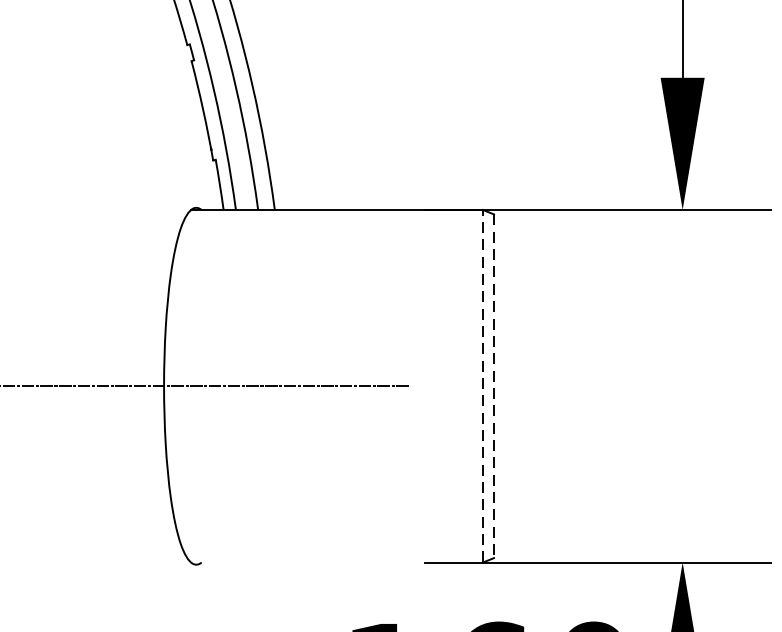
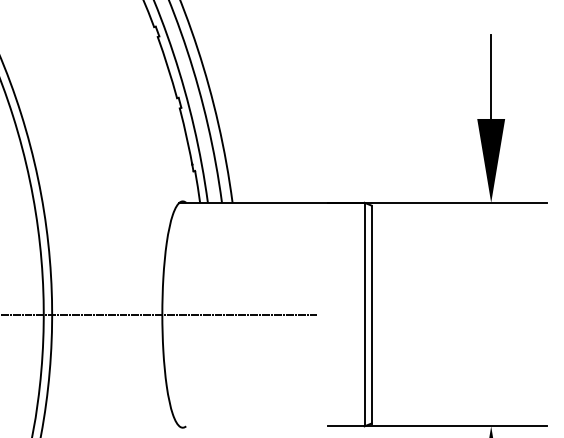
line: (482, 386) -> (364, 314), dashed -> solid
line: (493, 386) -> (371, 314), dashed -> solid

